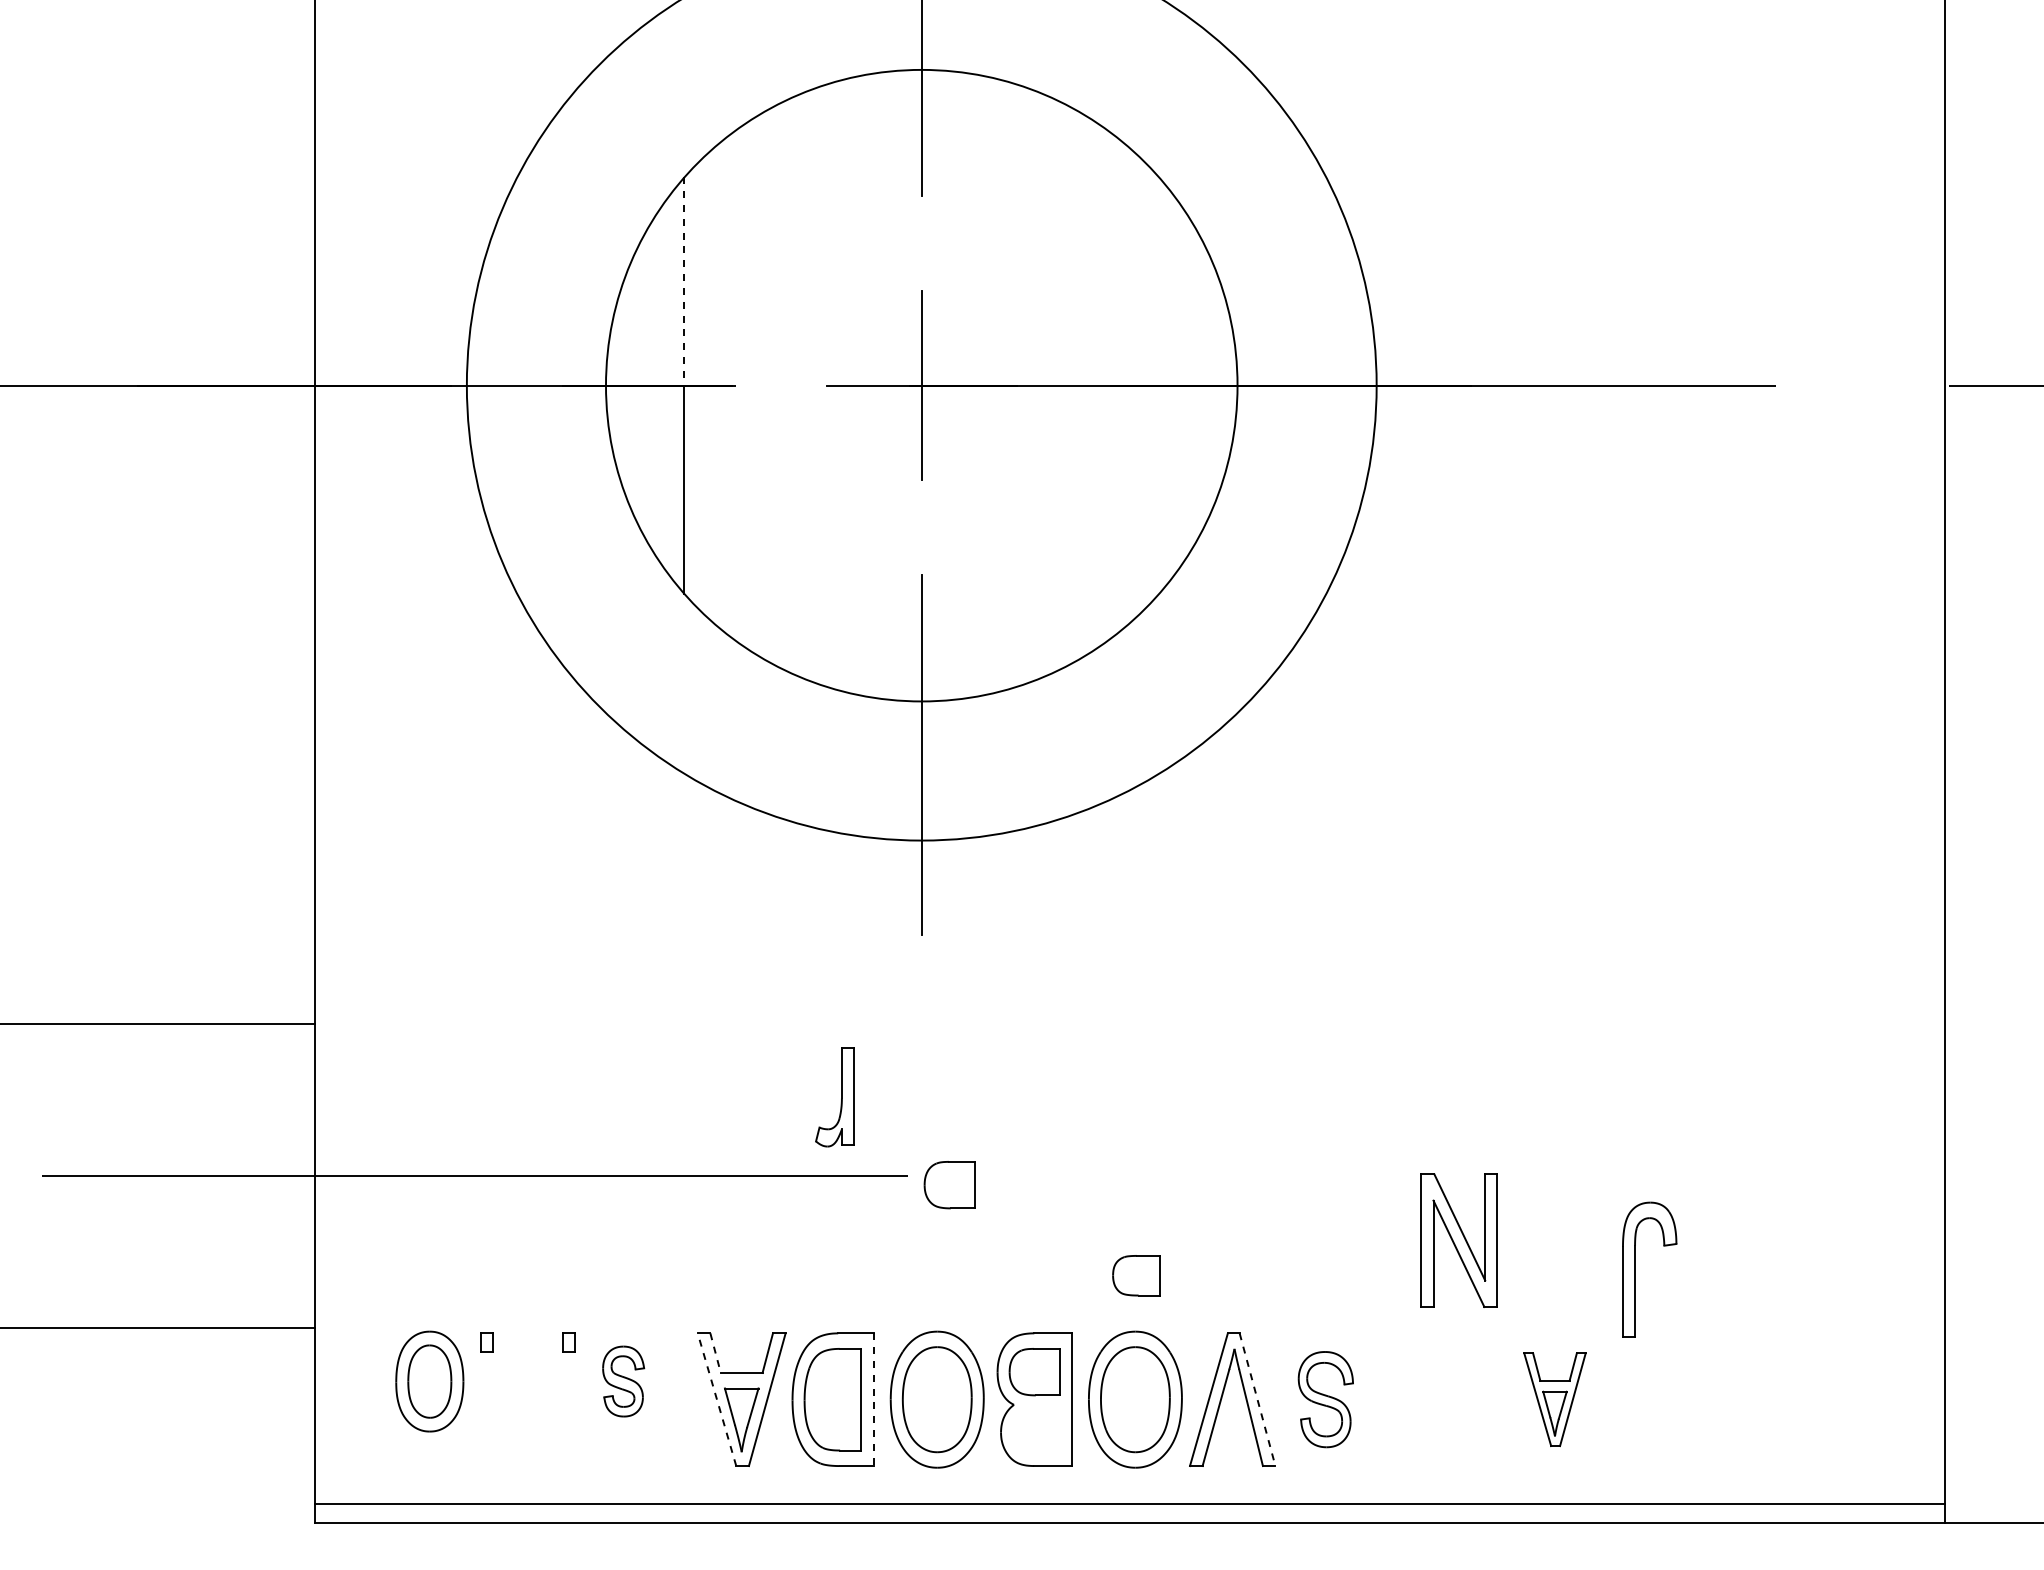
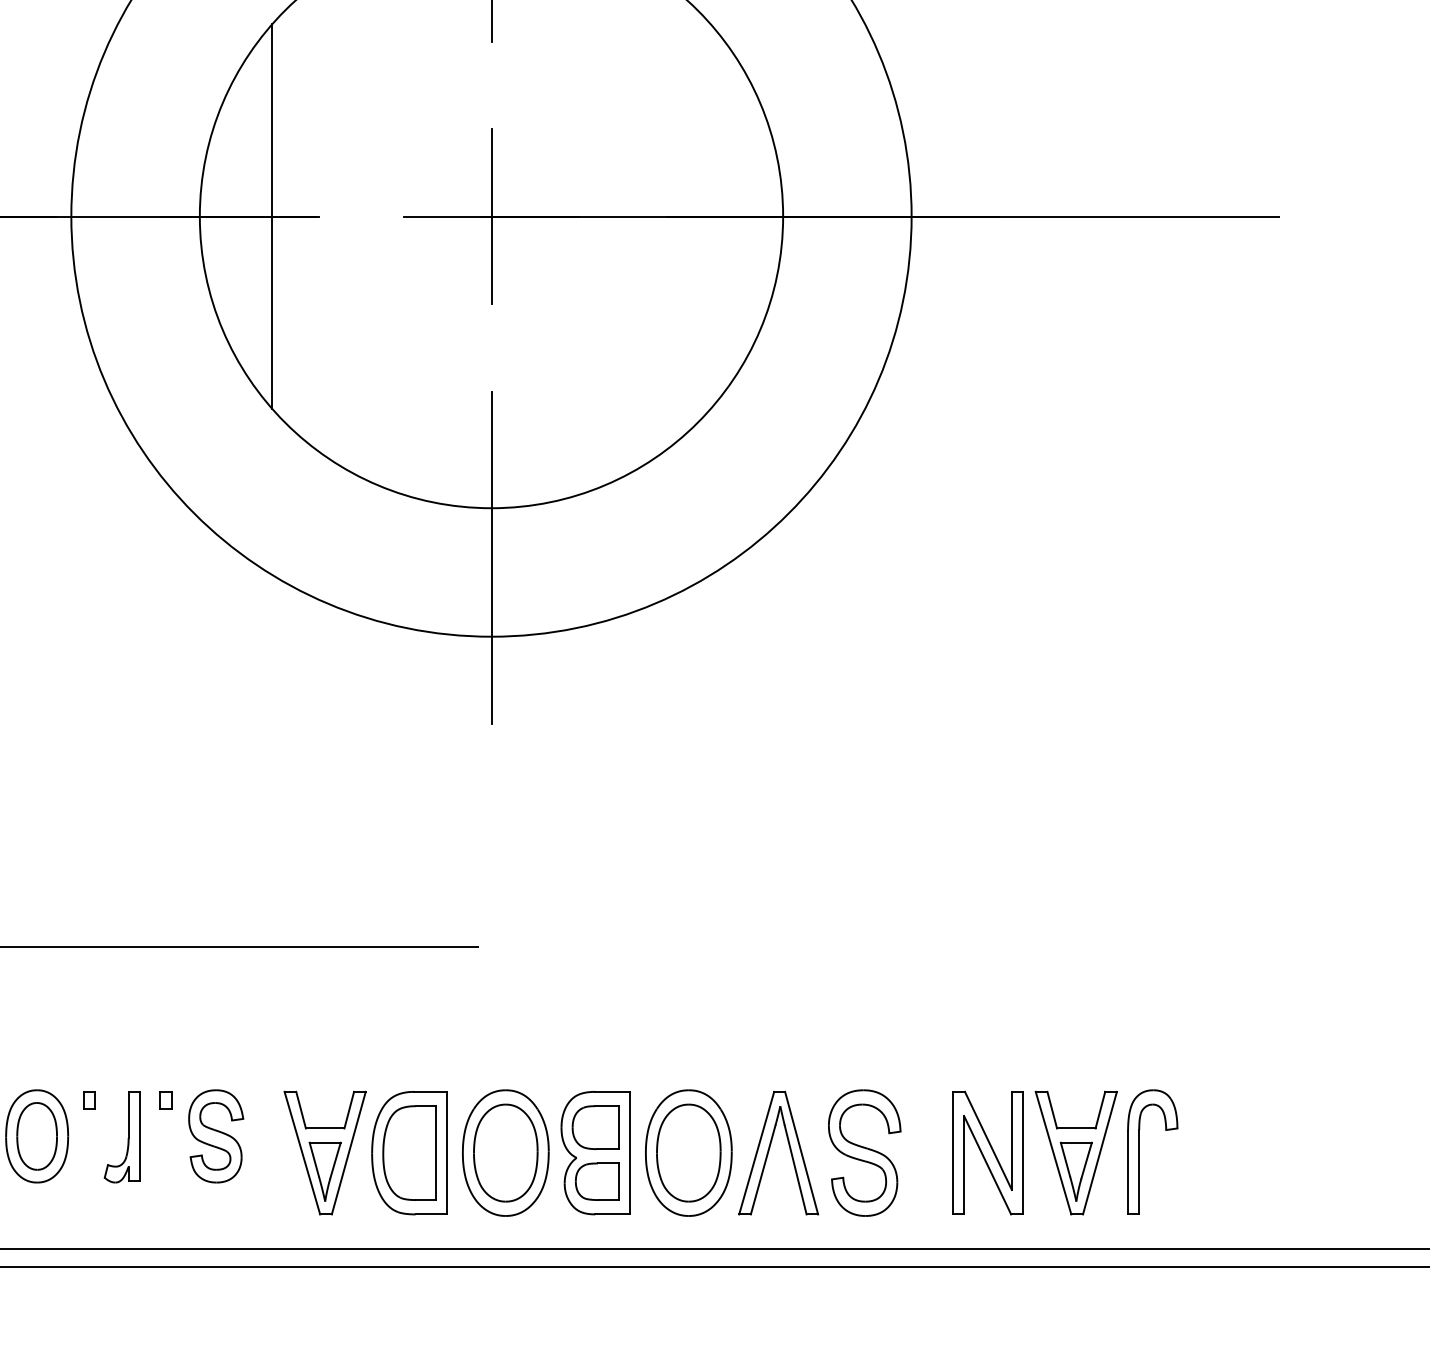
line: (684, 282) -> (272, 121), dashed -> solid
part: (841, 1097) -> (128, 1137), moved
part: (949, 1185) -> (517, 955), removed
part: (1458, 1240) -> (987, 1152), moved
part: (1635, 1269) -> (1139, 1152), moved
part: (1136, 1275) -> (597, 1181), moved
line: (715, 1353) -> (300, 1110), dashed -> solid
part: (623, 1381) -> (216, 1136), size x1.43
line: (716, 1399) -> (301, 1152), dashed -> solid
line: (1257, 1399) -> (801, 1152), dashed -> solid
part: (1325, 1399) -> (864, 1152), size x1.43
part: (1554, 1399) -> (1075, 1152), size x1.43
line: (873, 1400) -> (446, 1153), dashed -> solid

